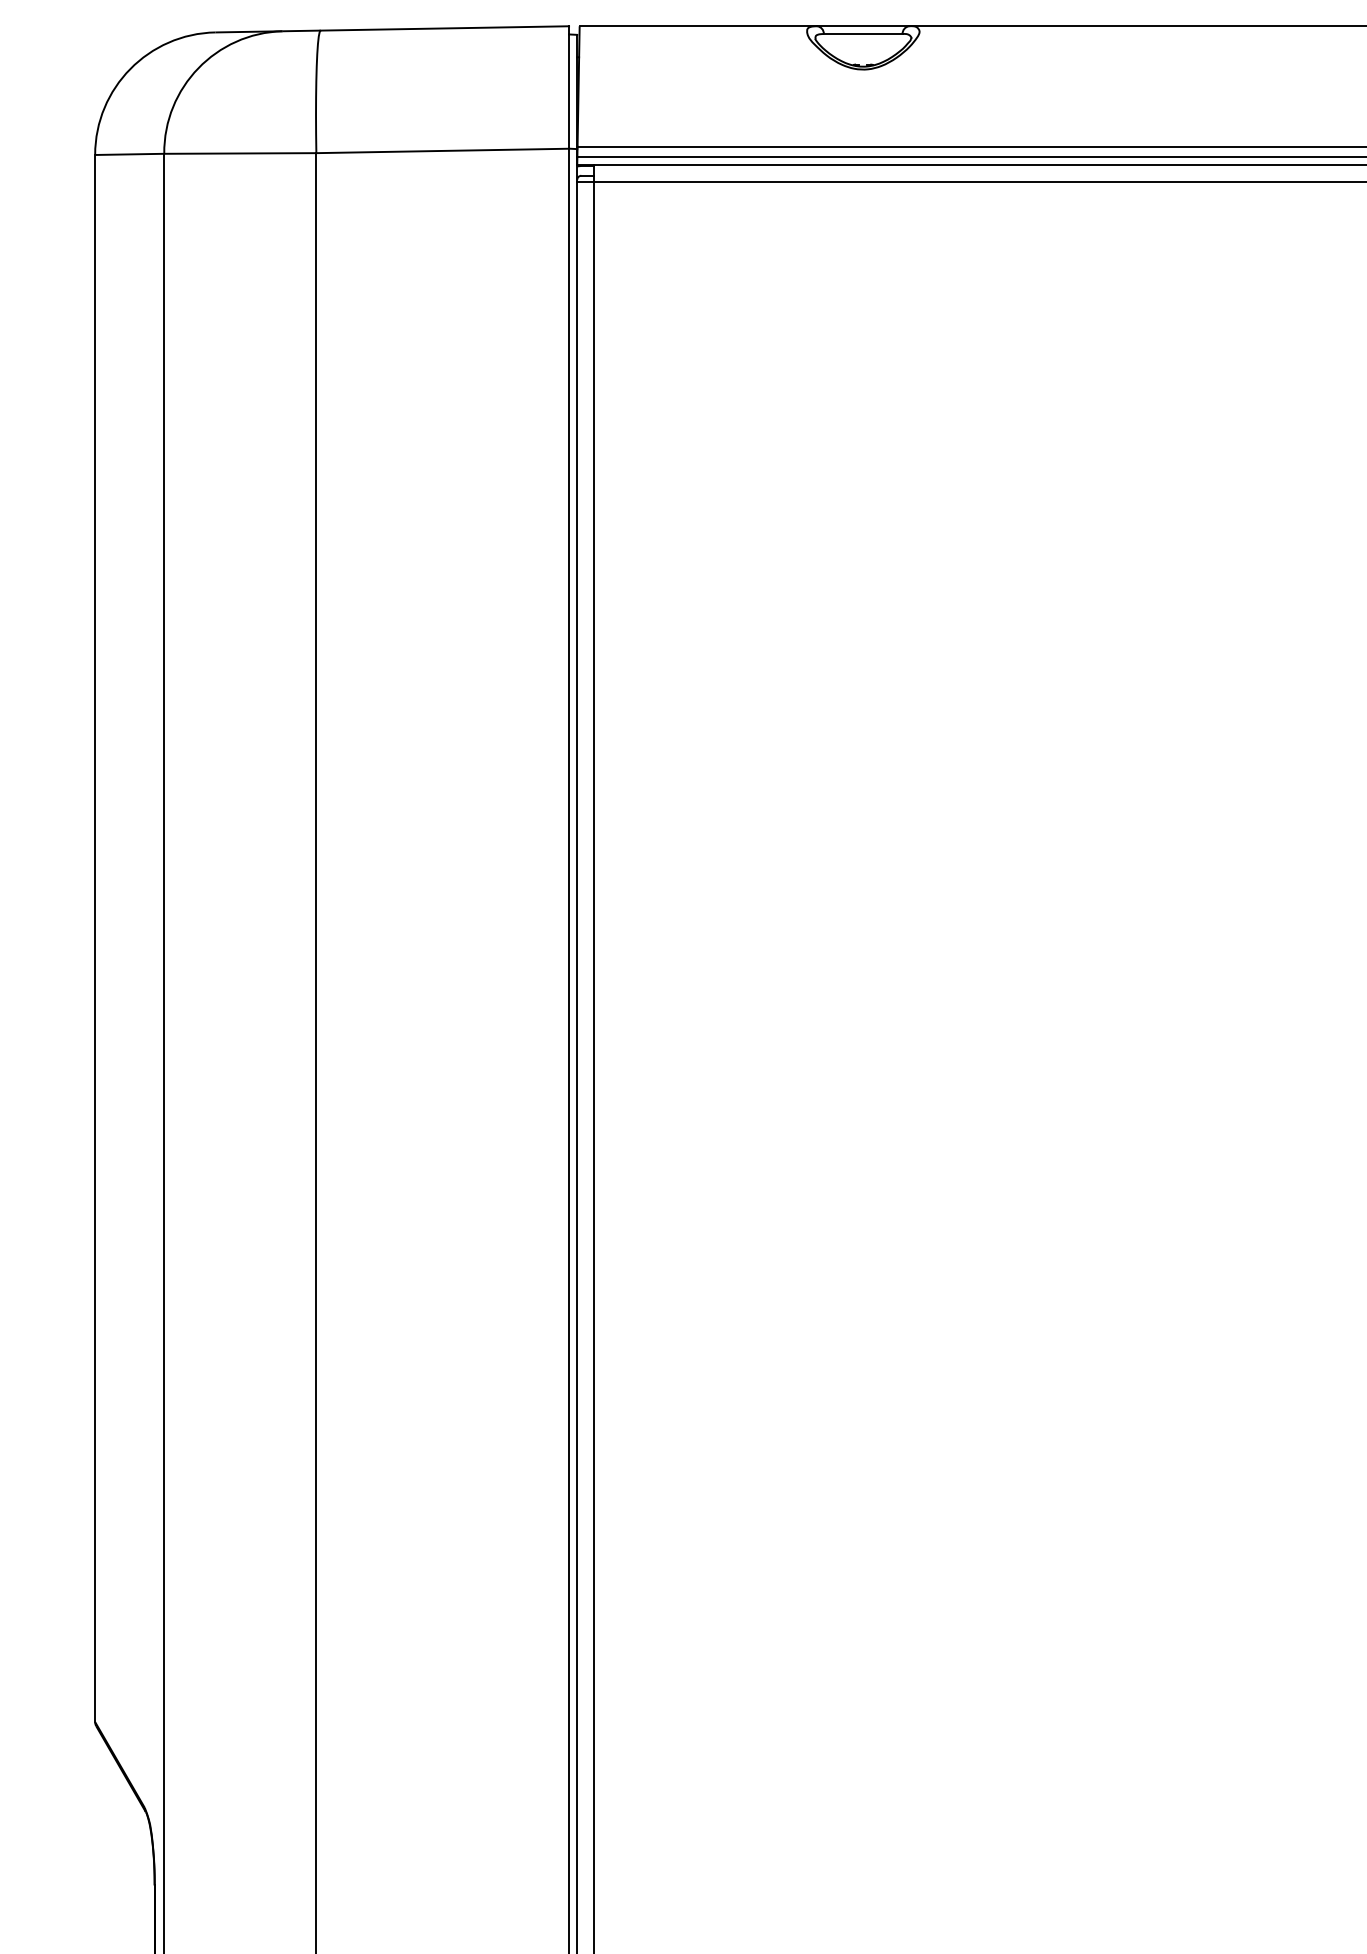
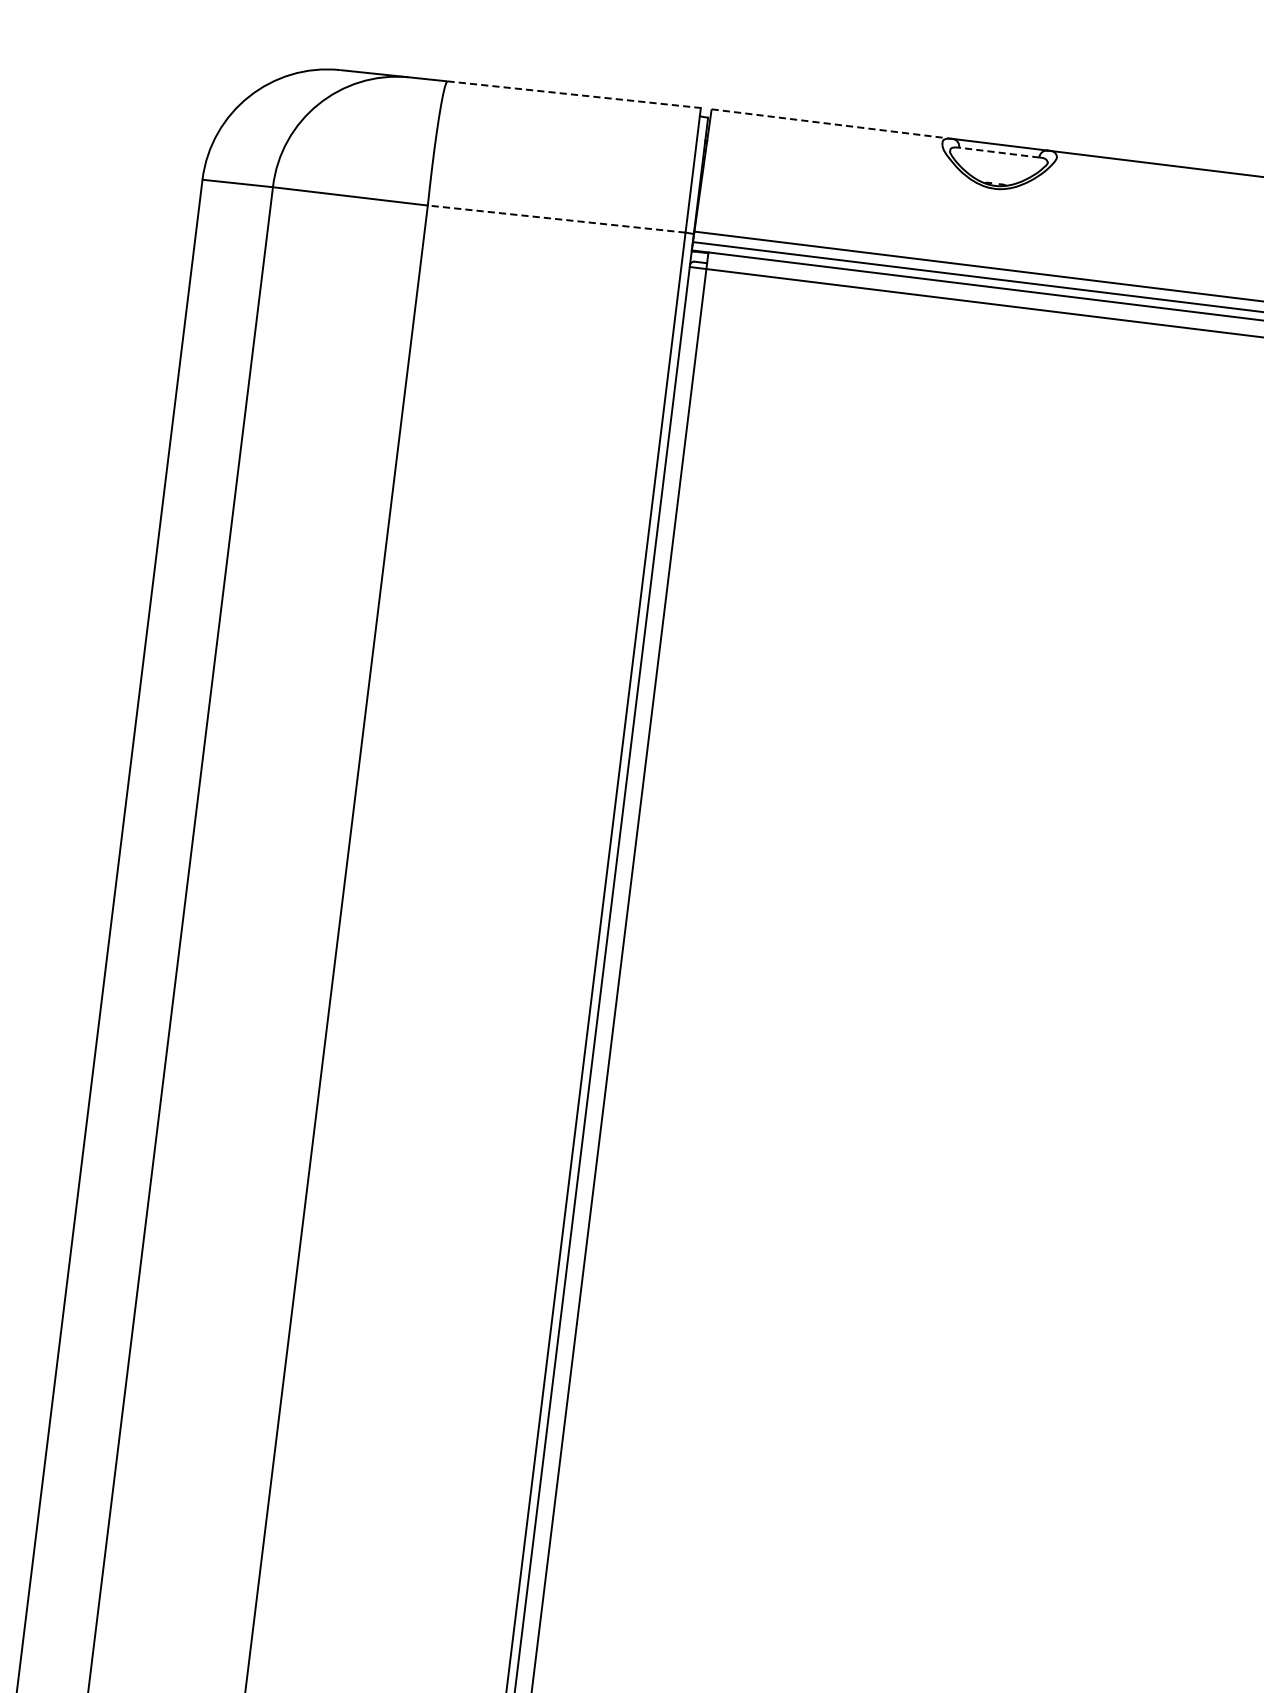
line: (698, 26) -> (832, 124), solid -> dashed
line: (445, 28) -> (574, 94), solid -> dashed
line: (862, 34) -> (998, 153), solid -> dashed
line: (442, 150) -> (556, 218), solid -> dashed

